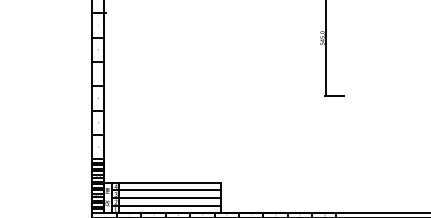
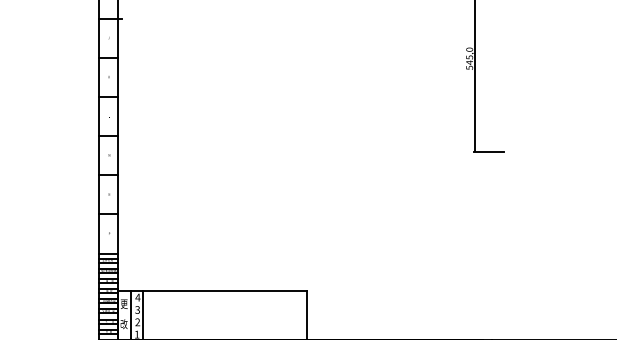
line: (166, 190) -> (218, 303), removed
line: (166, 197) -> (218, 314), removed
line: (166, 205) -> (218, 327), removed

